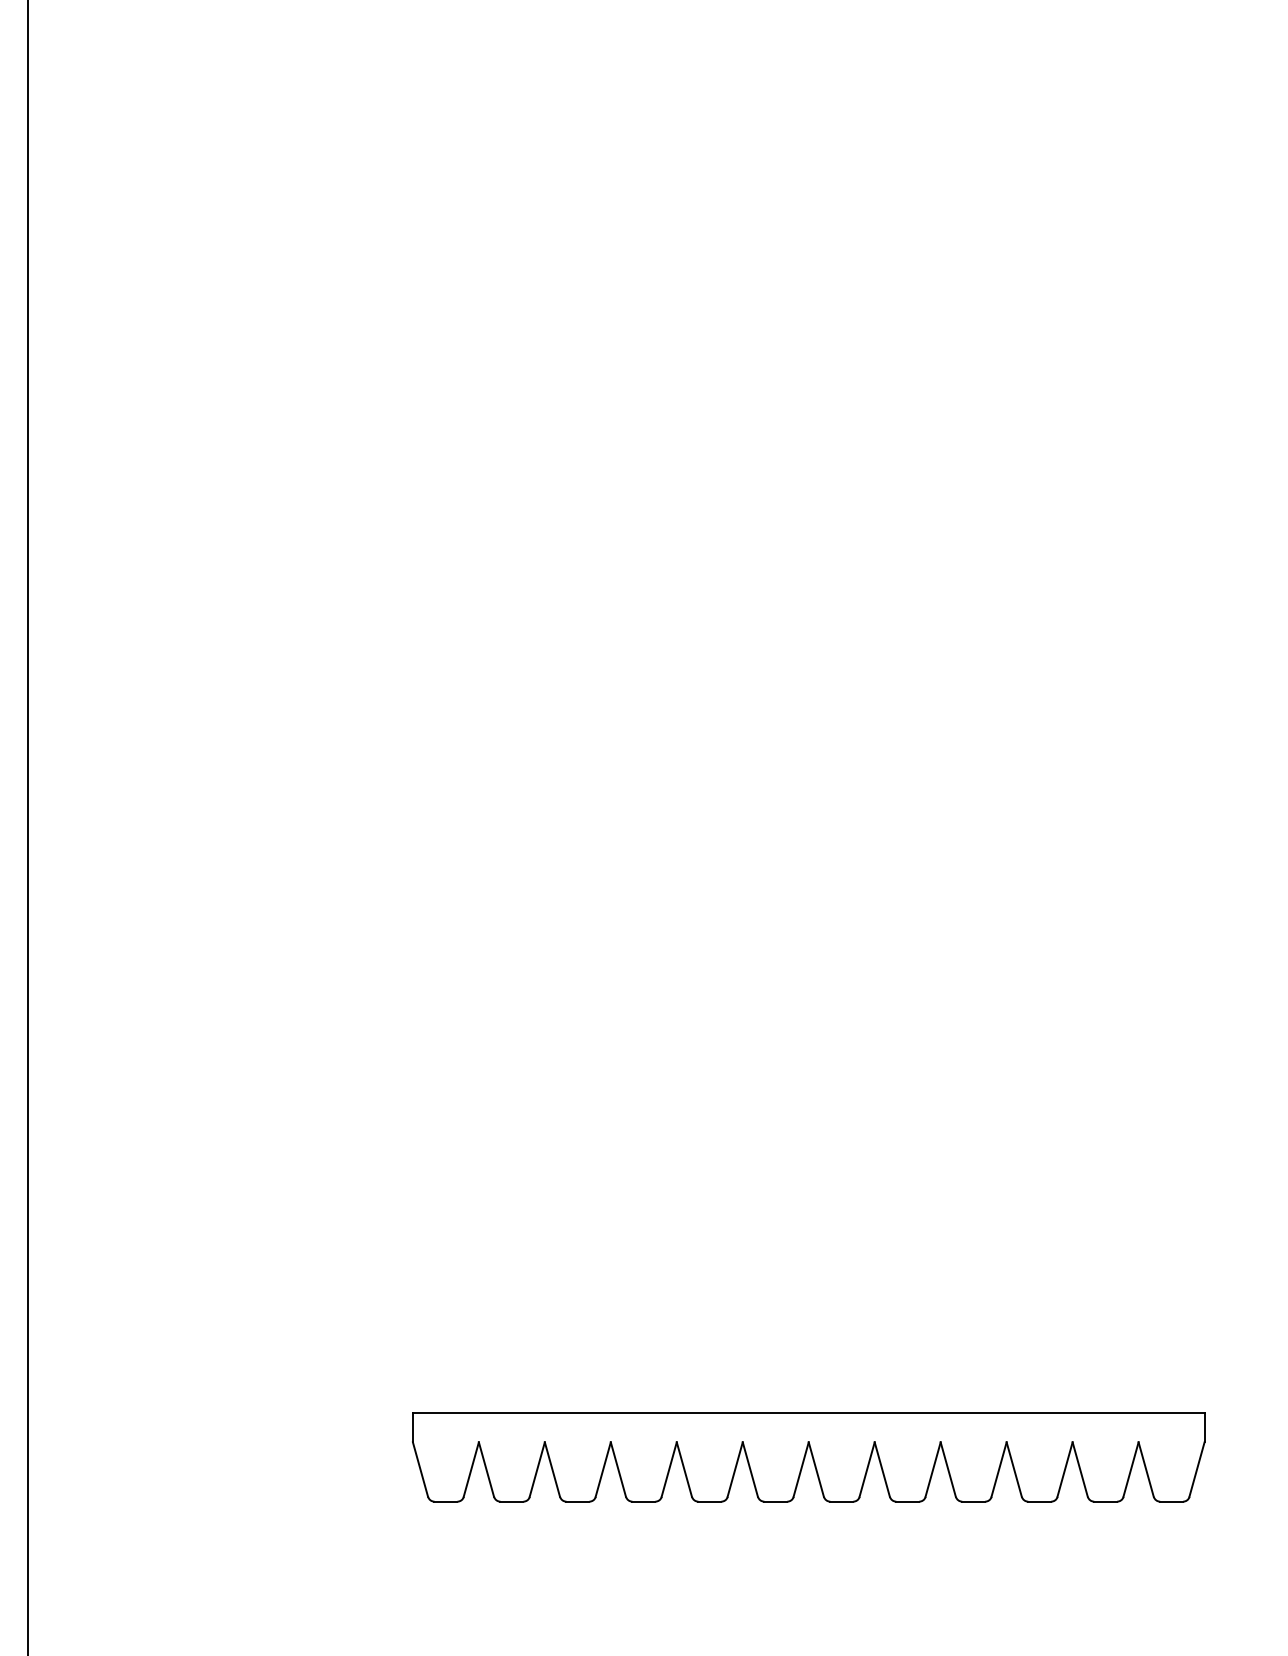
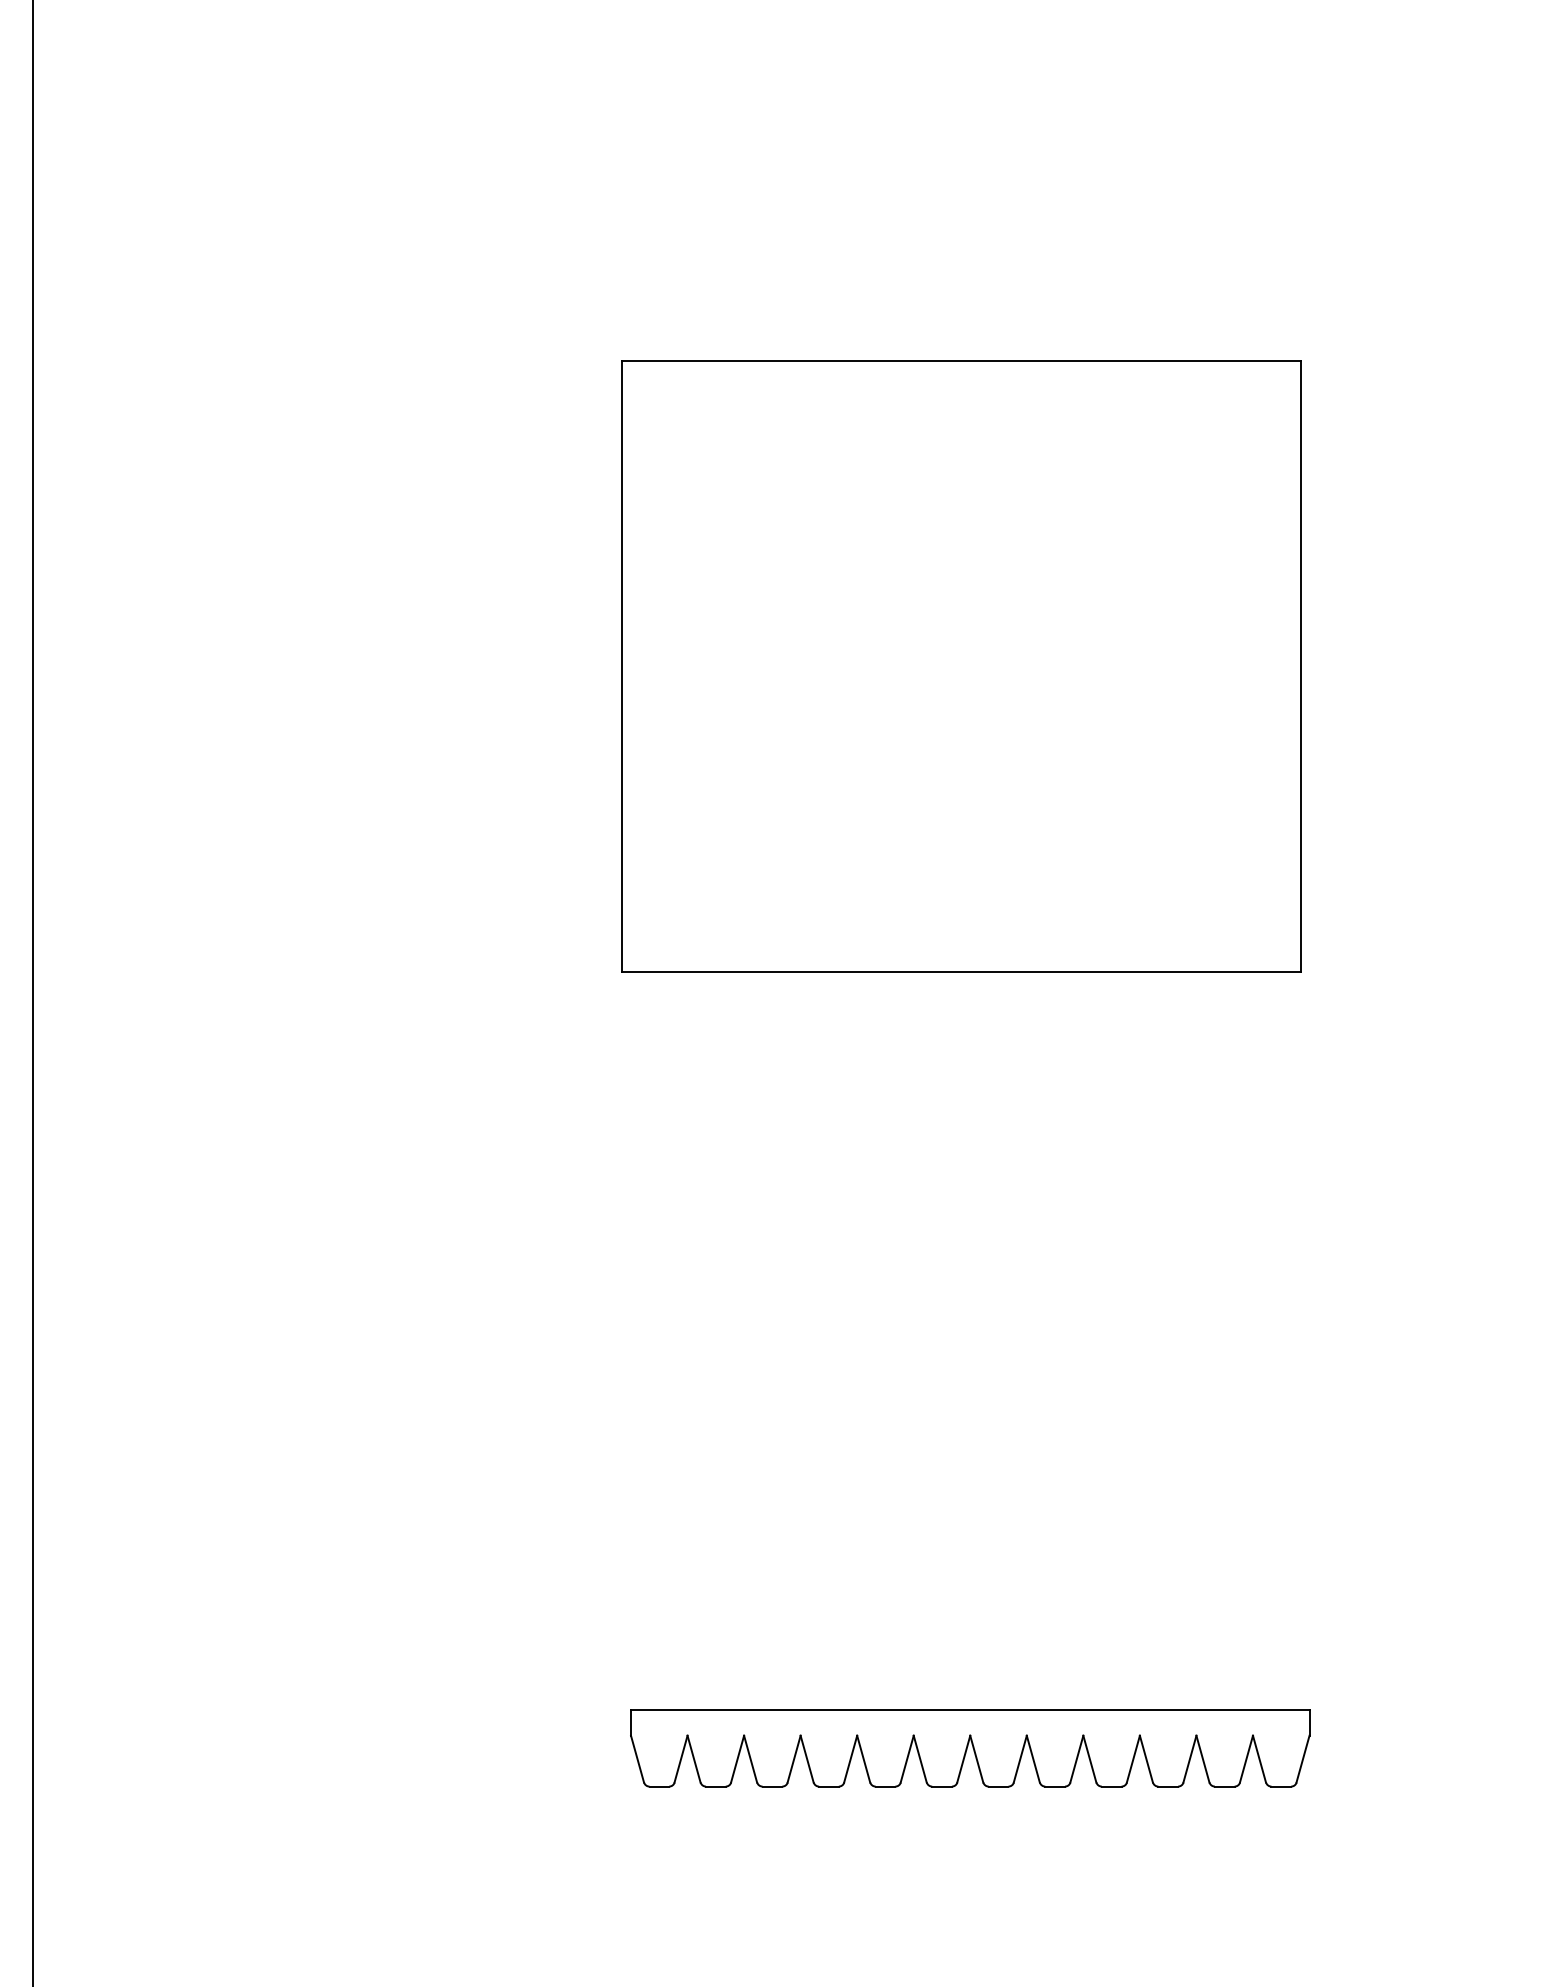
part: (801, 555) -> (961, 666), added
part: (809, 1457) -> (970, 1748), size x0.71

